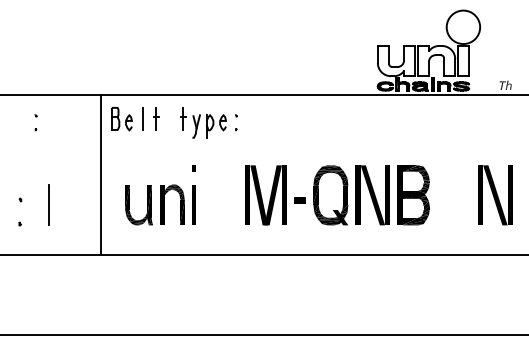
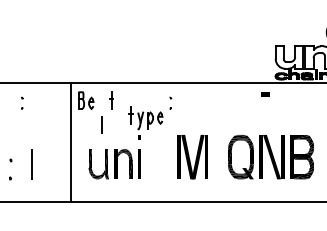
line: (142, 118) -> (101, 124), moved
part: (203, 122) -> (145, 117), moved
part: (299, 200) -> (265, 94), moved

